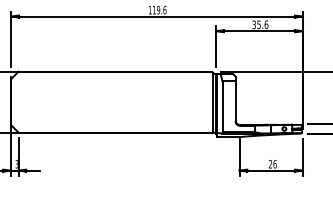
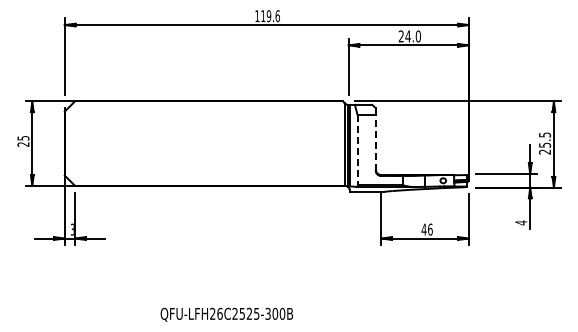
text: (260, 24) -> (409, 36), 35.6 -> 24.0
line: (235, 101) -> (375, 142), solid -> dashed
line: (222, 107) -> (357, 150), solid -> dashed
text: (270, 164) -> (423, 229), 26 -> 46

